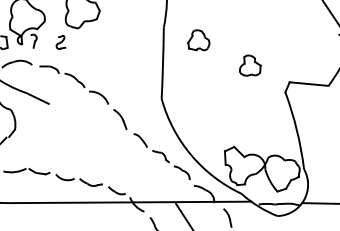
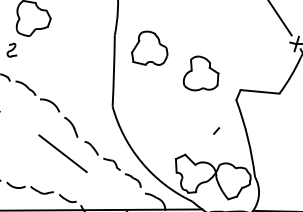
part: (198, 39) -> (149, 47), size x1.67
part: (250, 65) -> (201, 73), size x1.67
line: (265, 123) -> (216, 131), added
line: (111, 145) -> (62, 153), added

